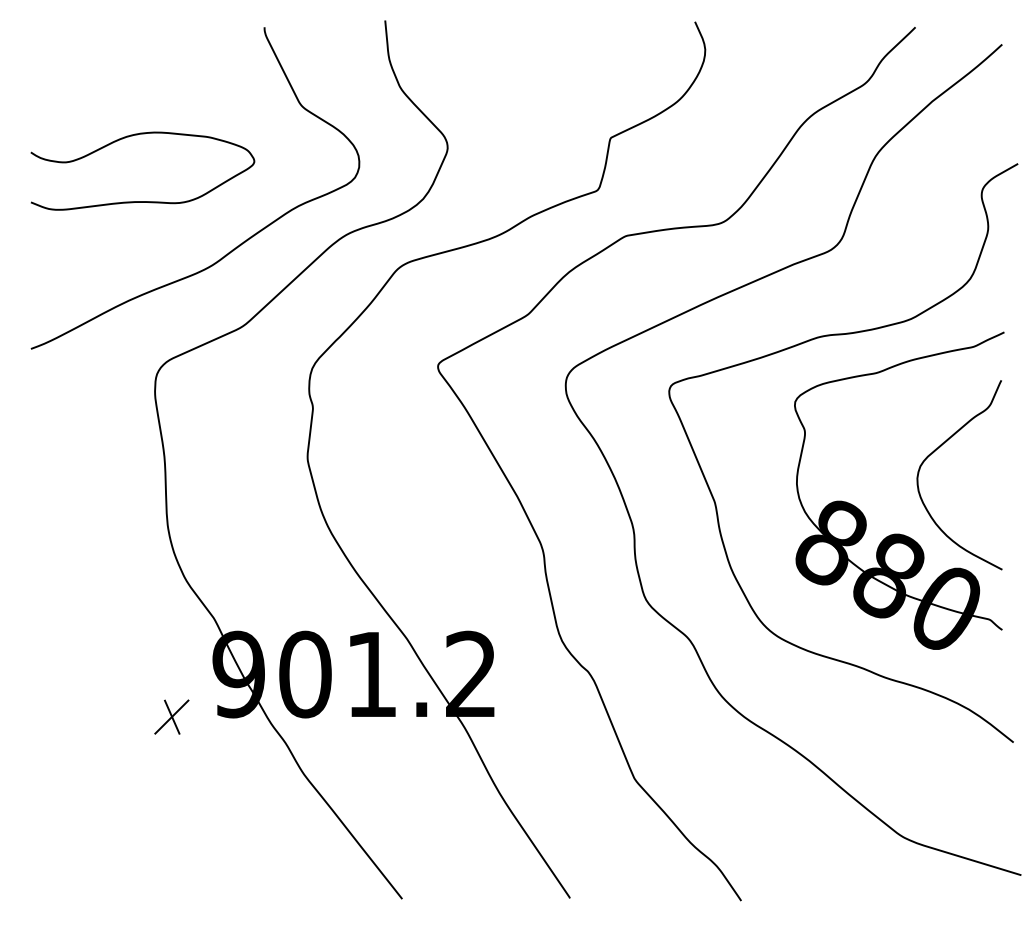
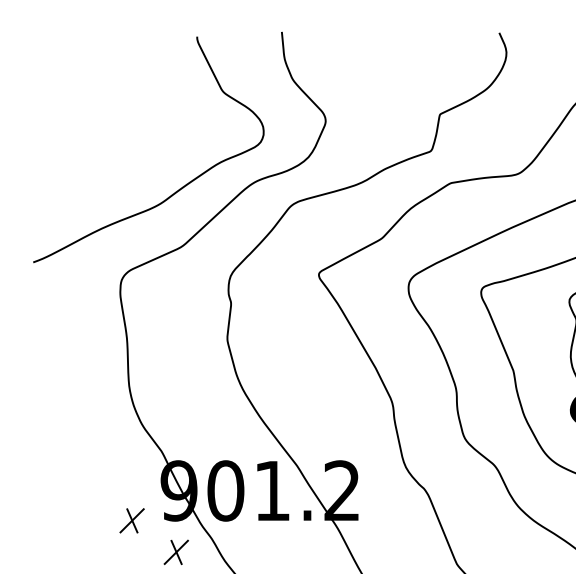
curve: (142, 201) -> (111, 158), removed
part: (234, 761) -> (176, 551), added

